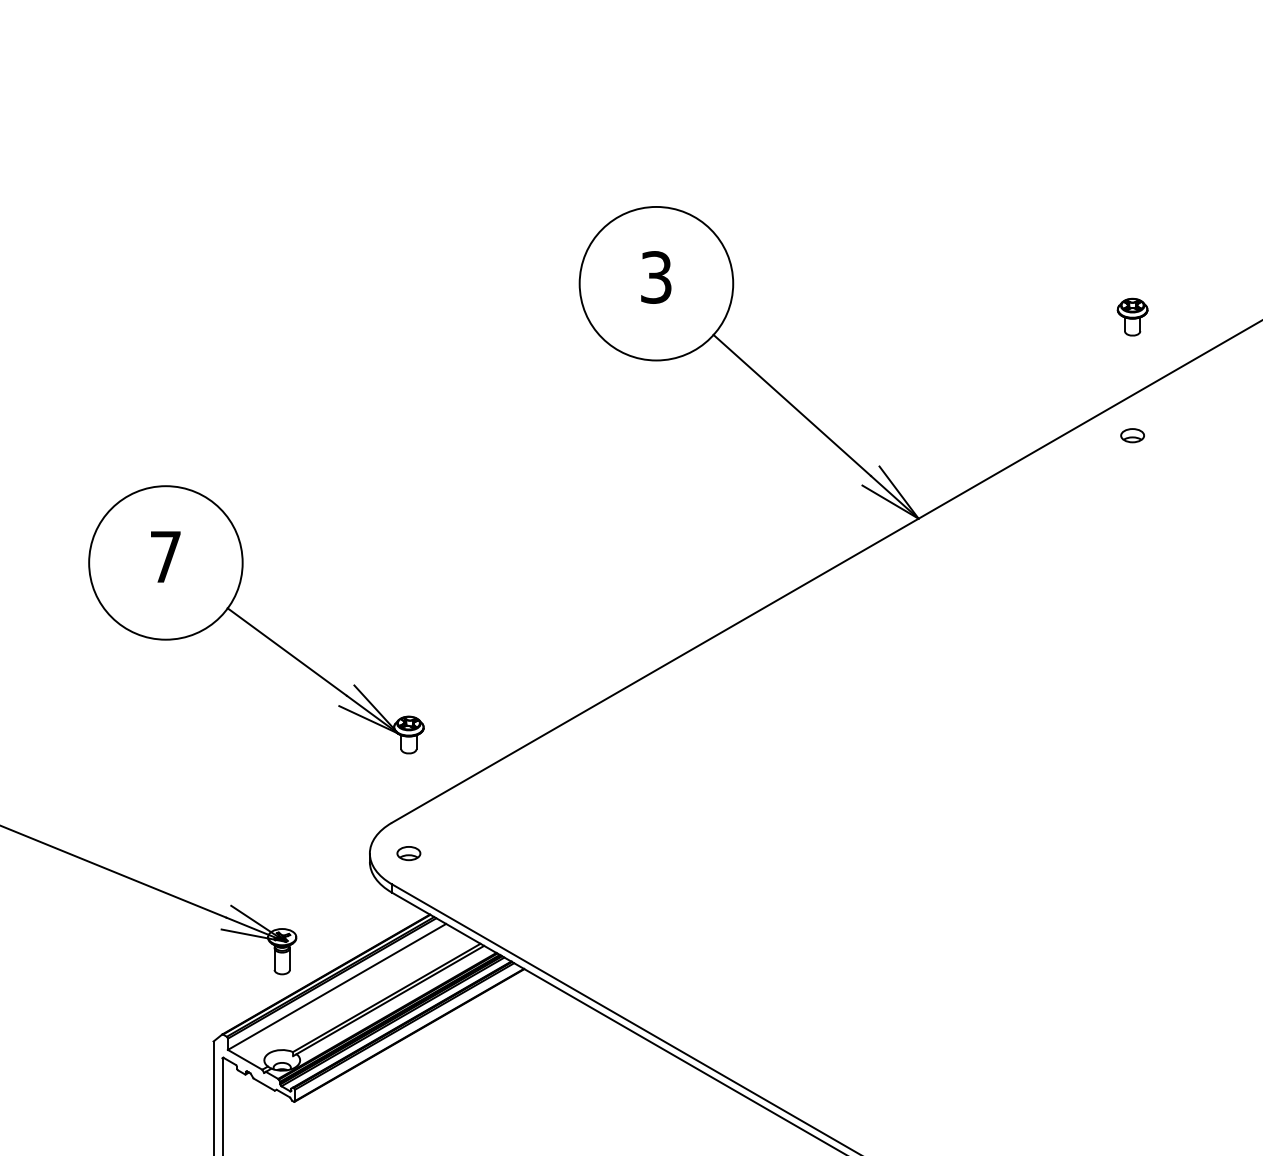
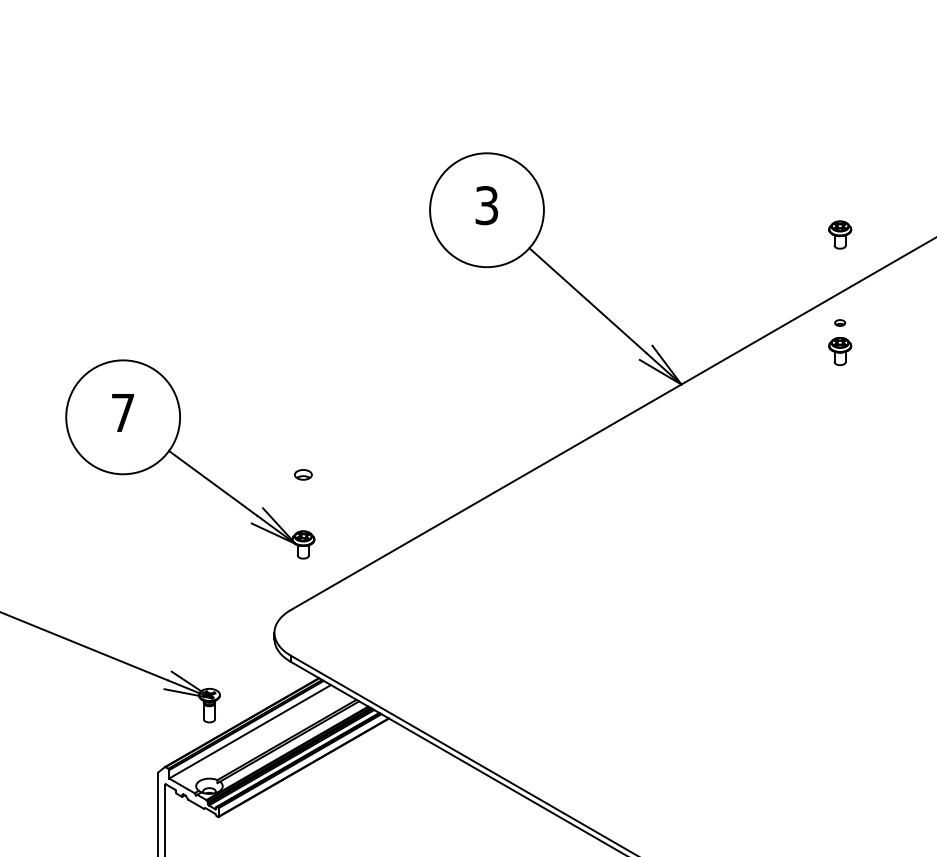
part: (1132, 435) -> (840, 322), size x0.6
part: (1132, 473) -> (840, 350), added
part: (408, 853) -> (303, 474), moved

